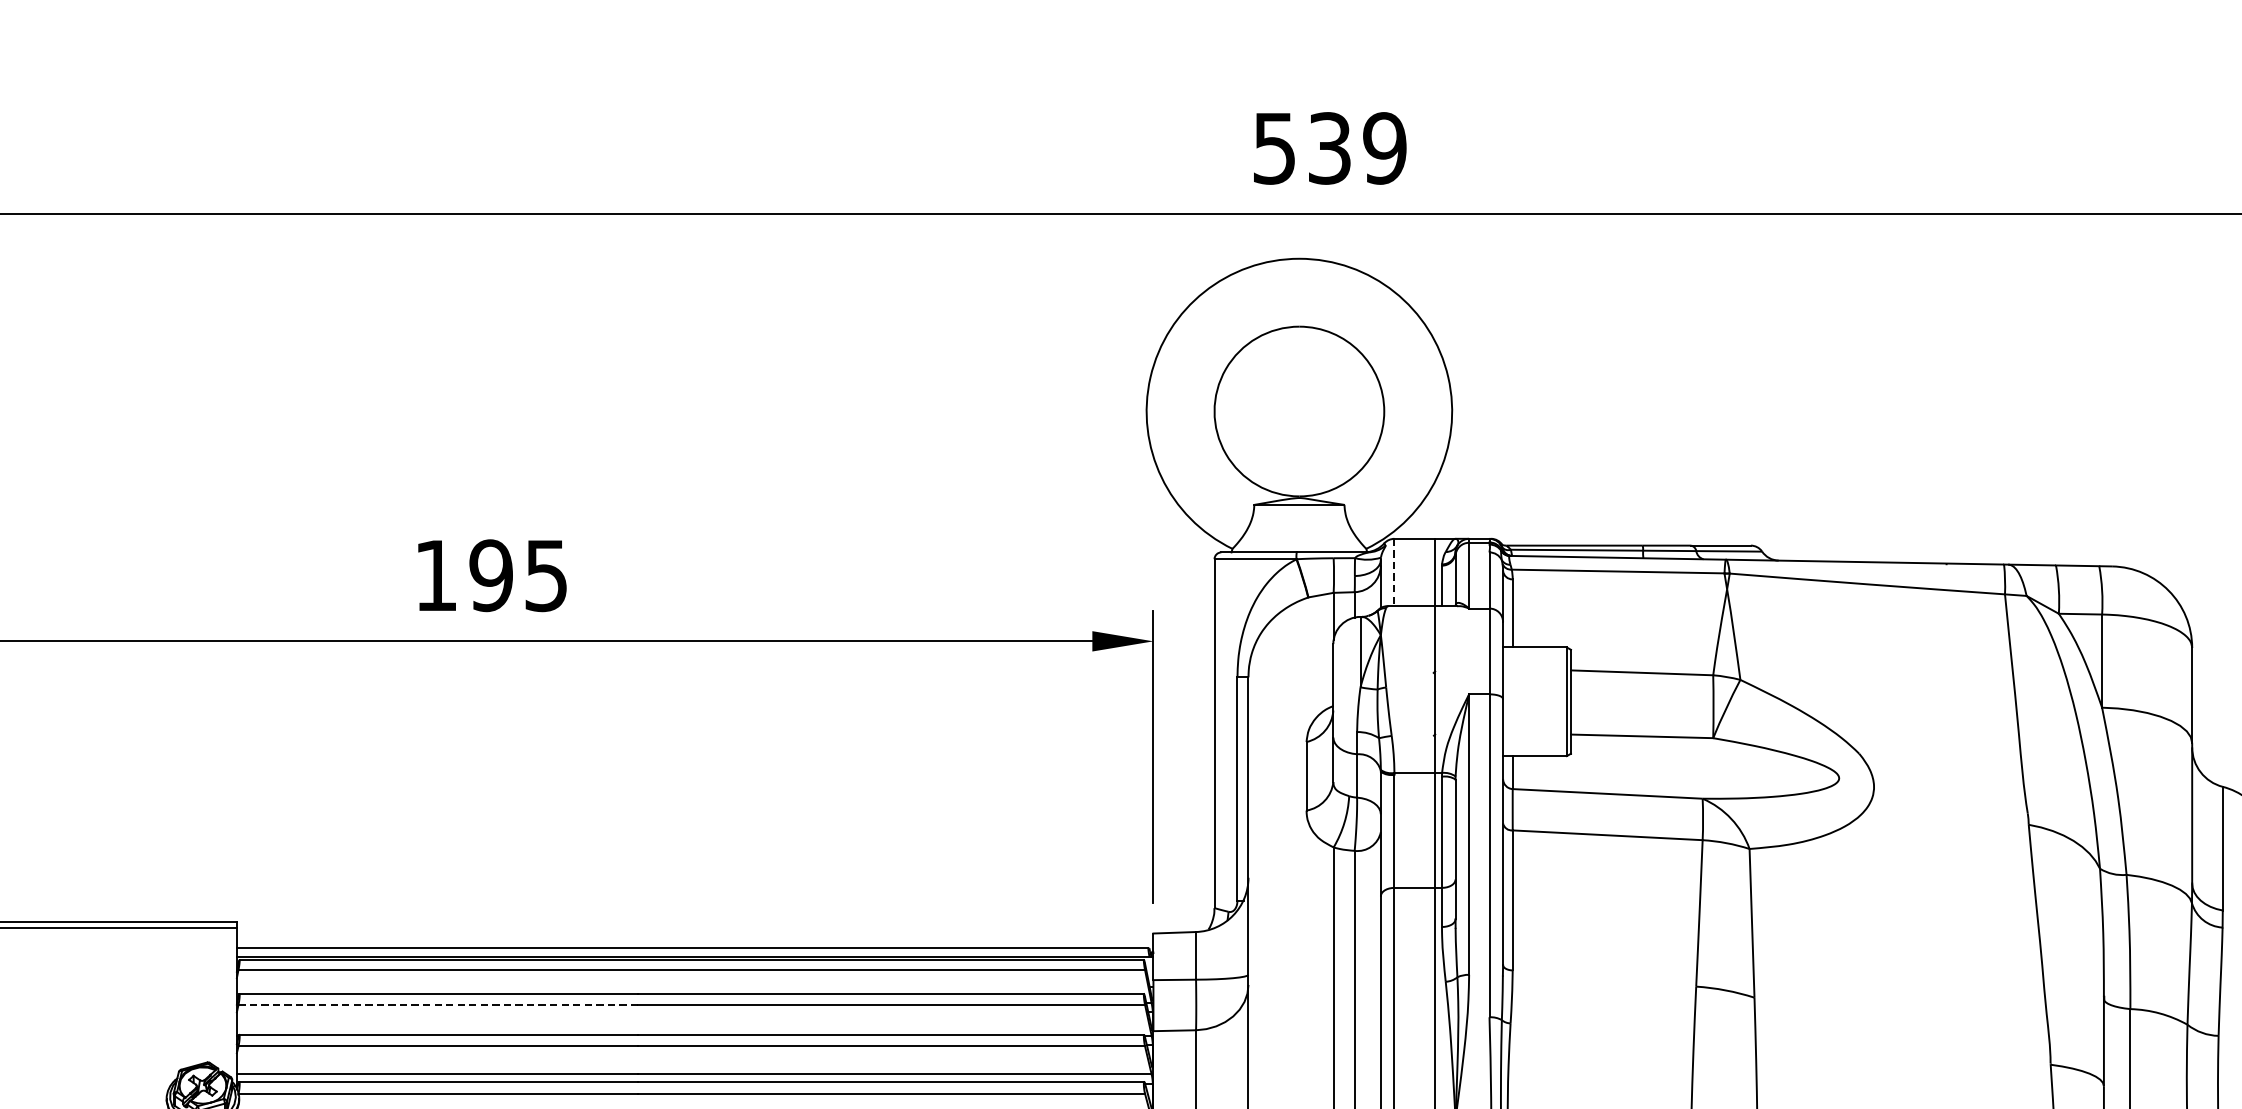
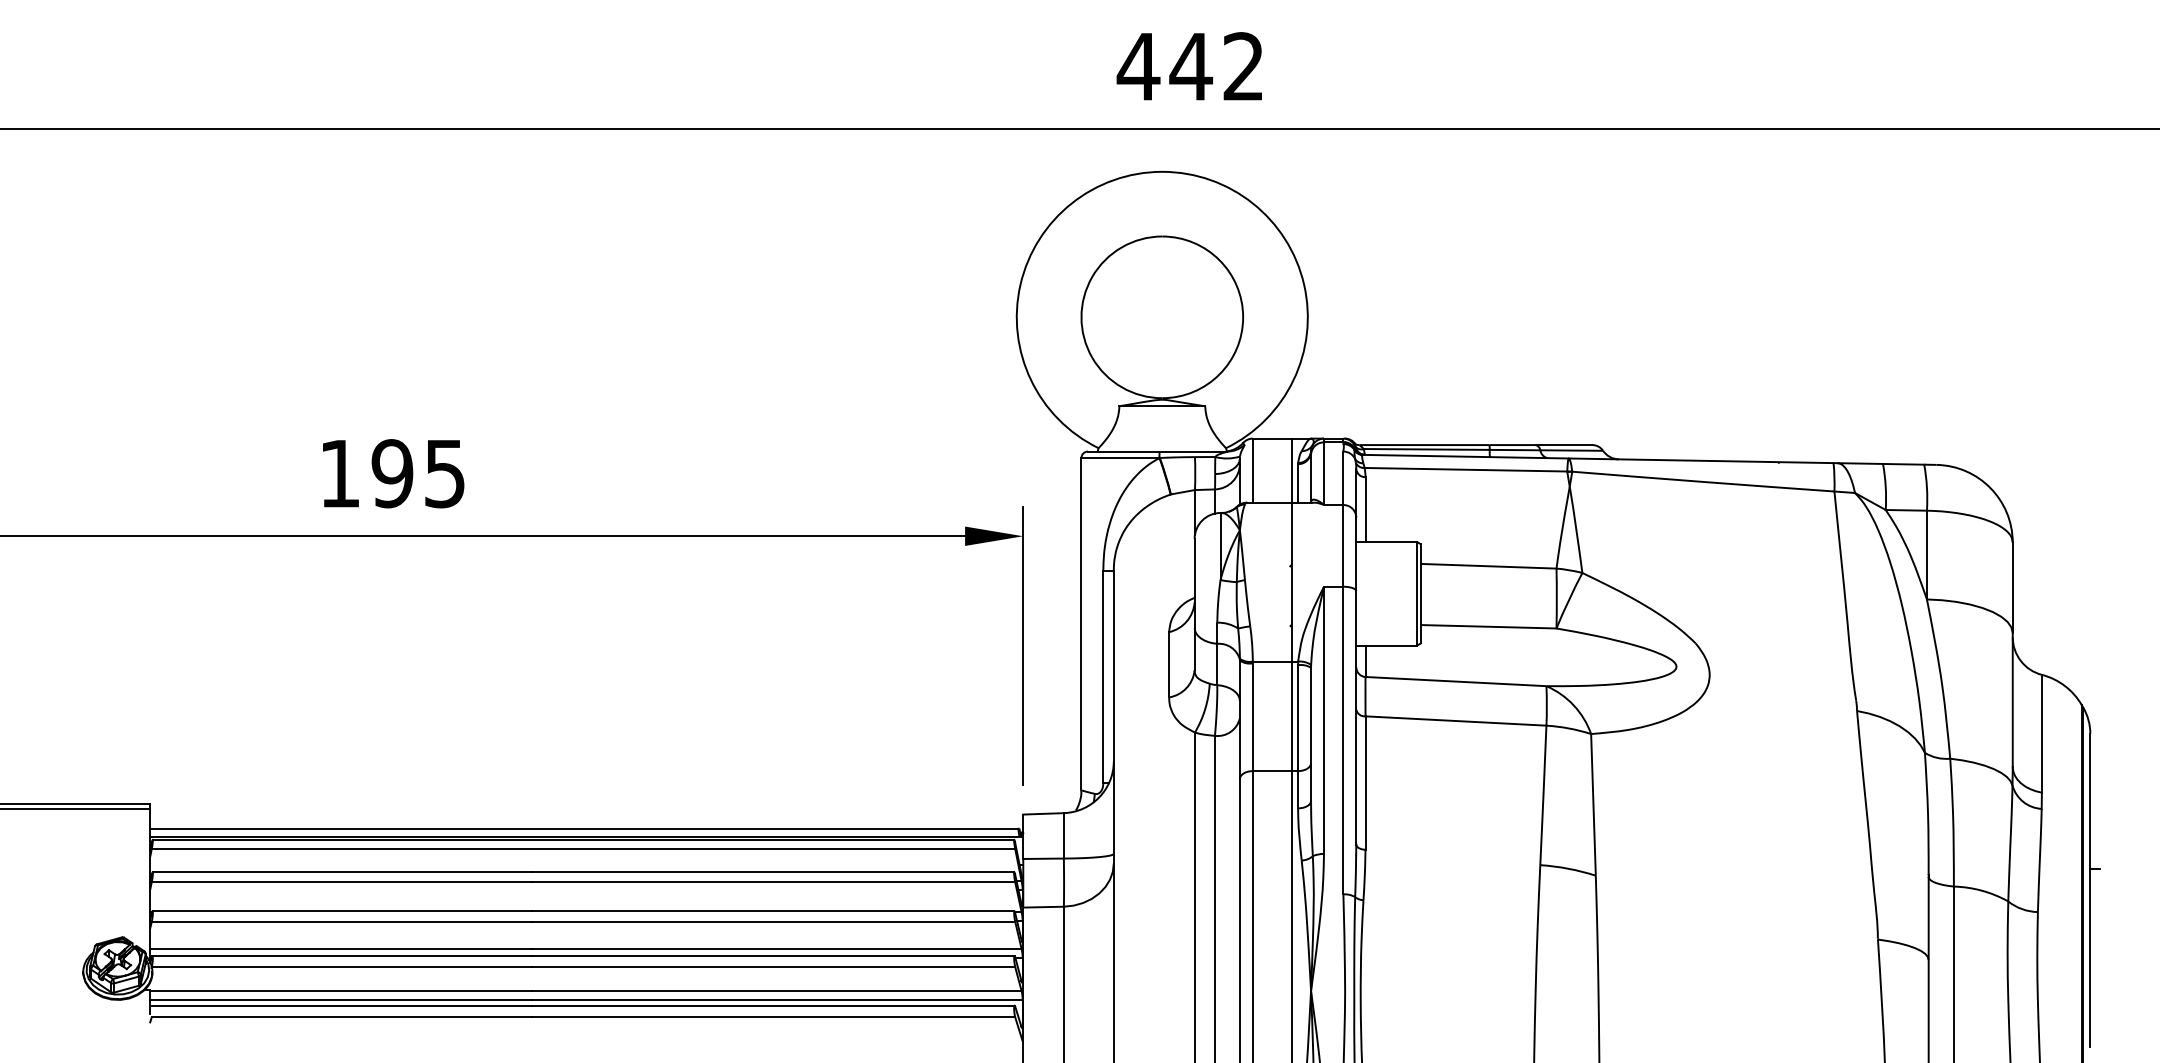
text: (1328, 148) -> (1190, 66), 539 -> 442
line: (1394, 572) -> (1252, 470), dashed -> solid
line: (437, 1004) -> (341, 882), dashed -> solid

